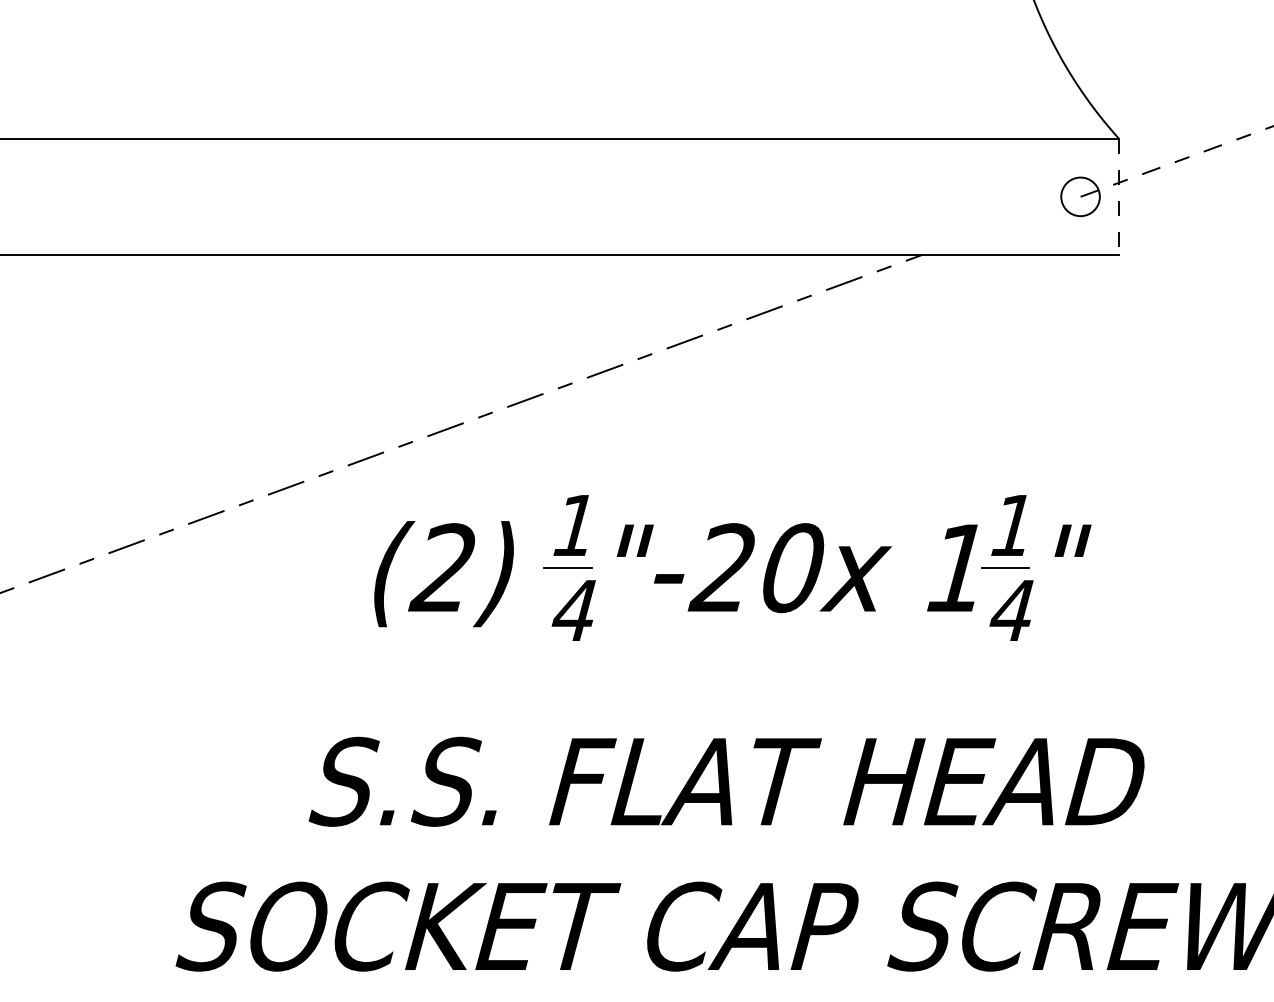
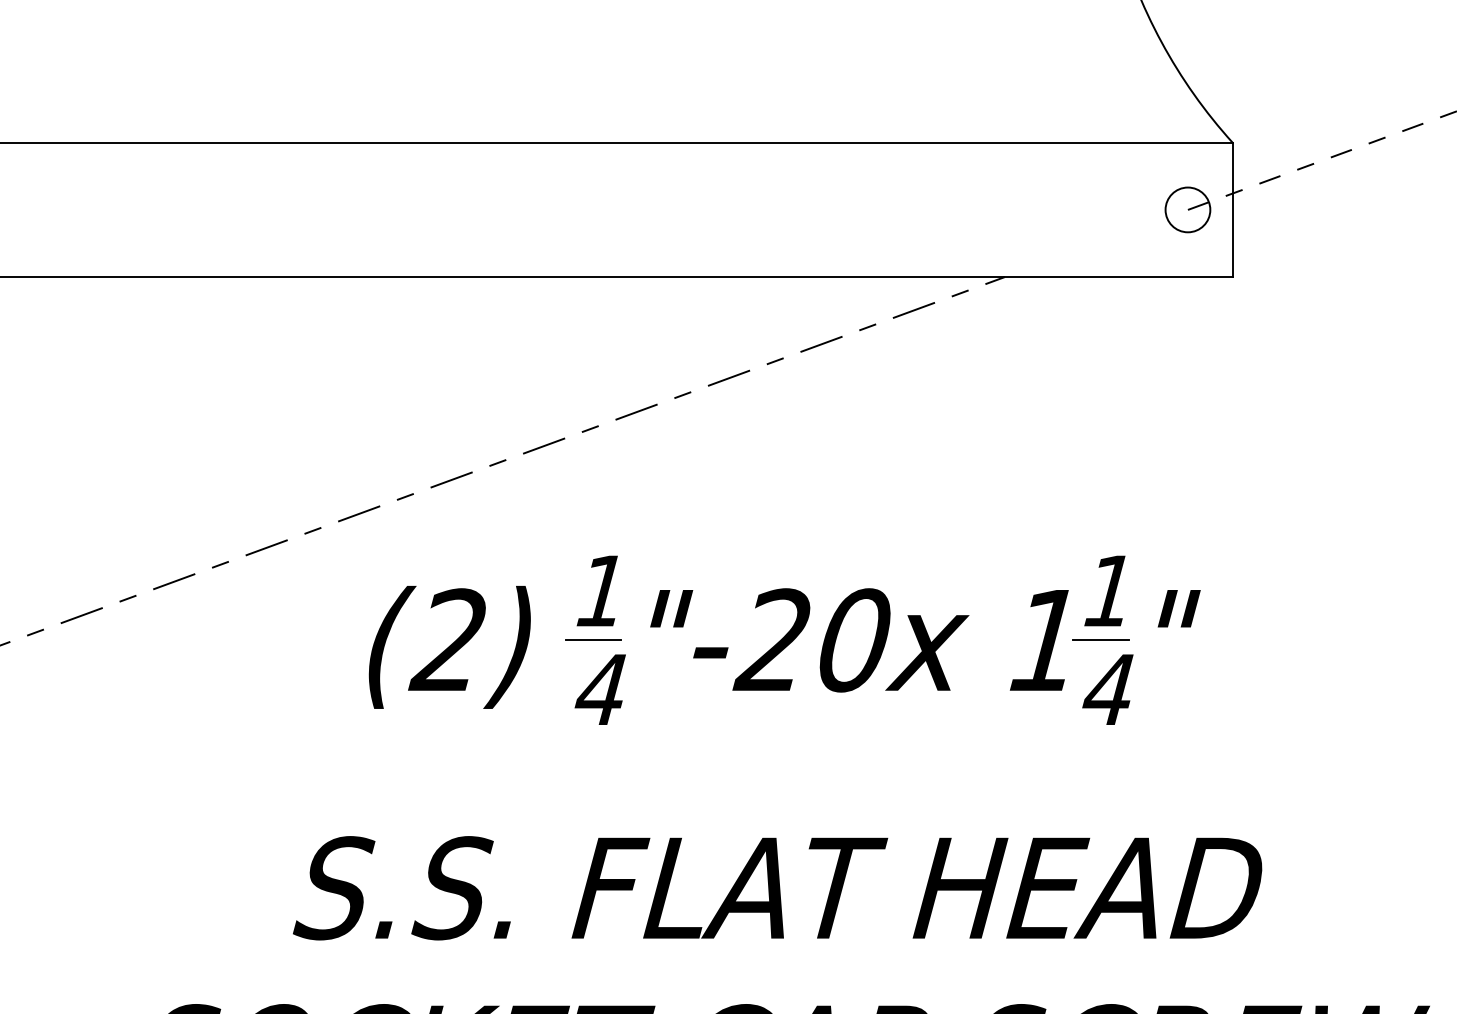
line: (1119, 196) -> (1233, 209), dashed -> solid

